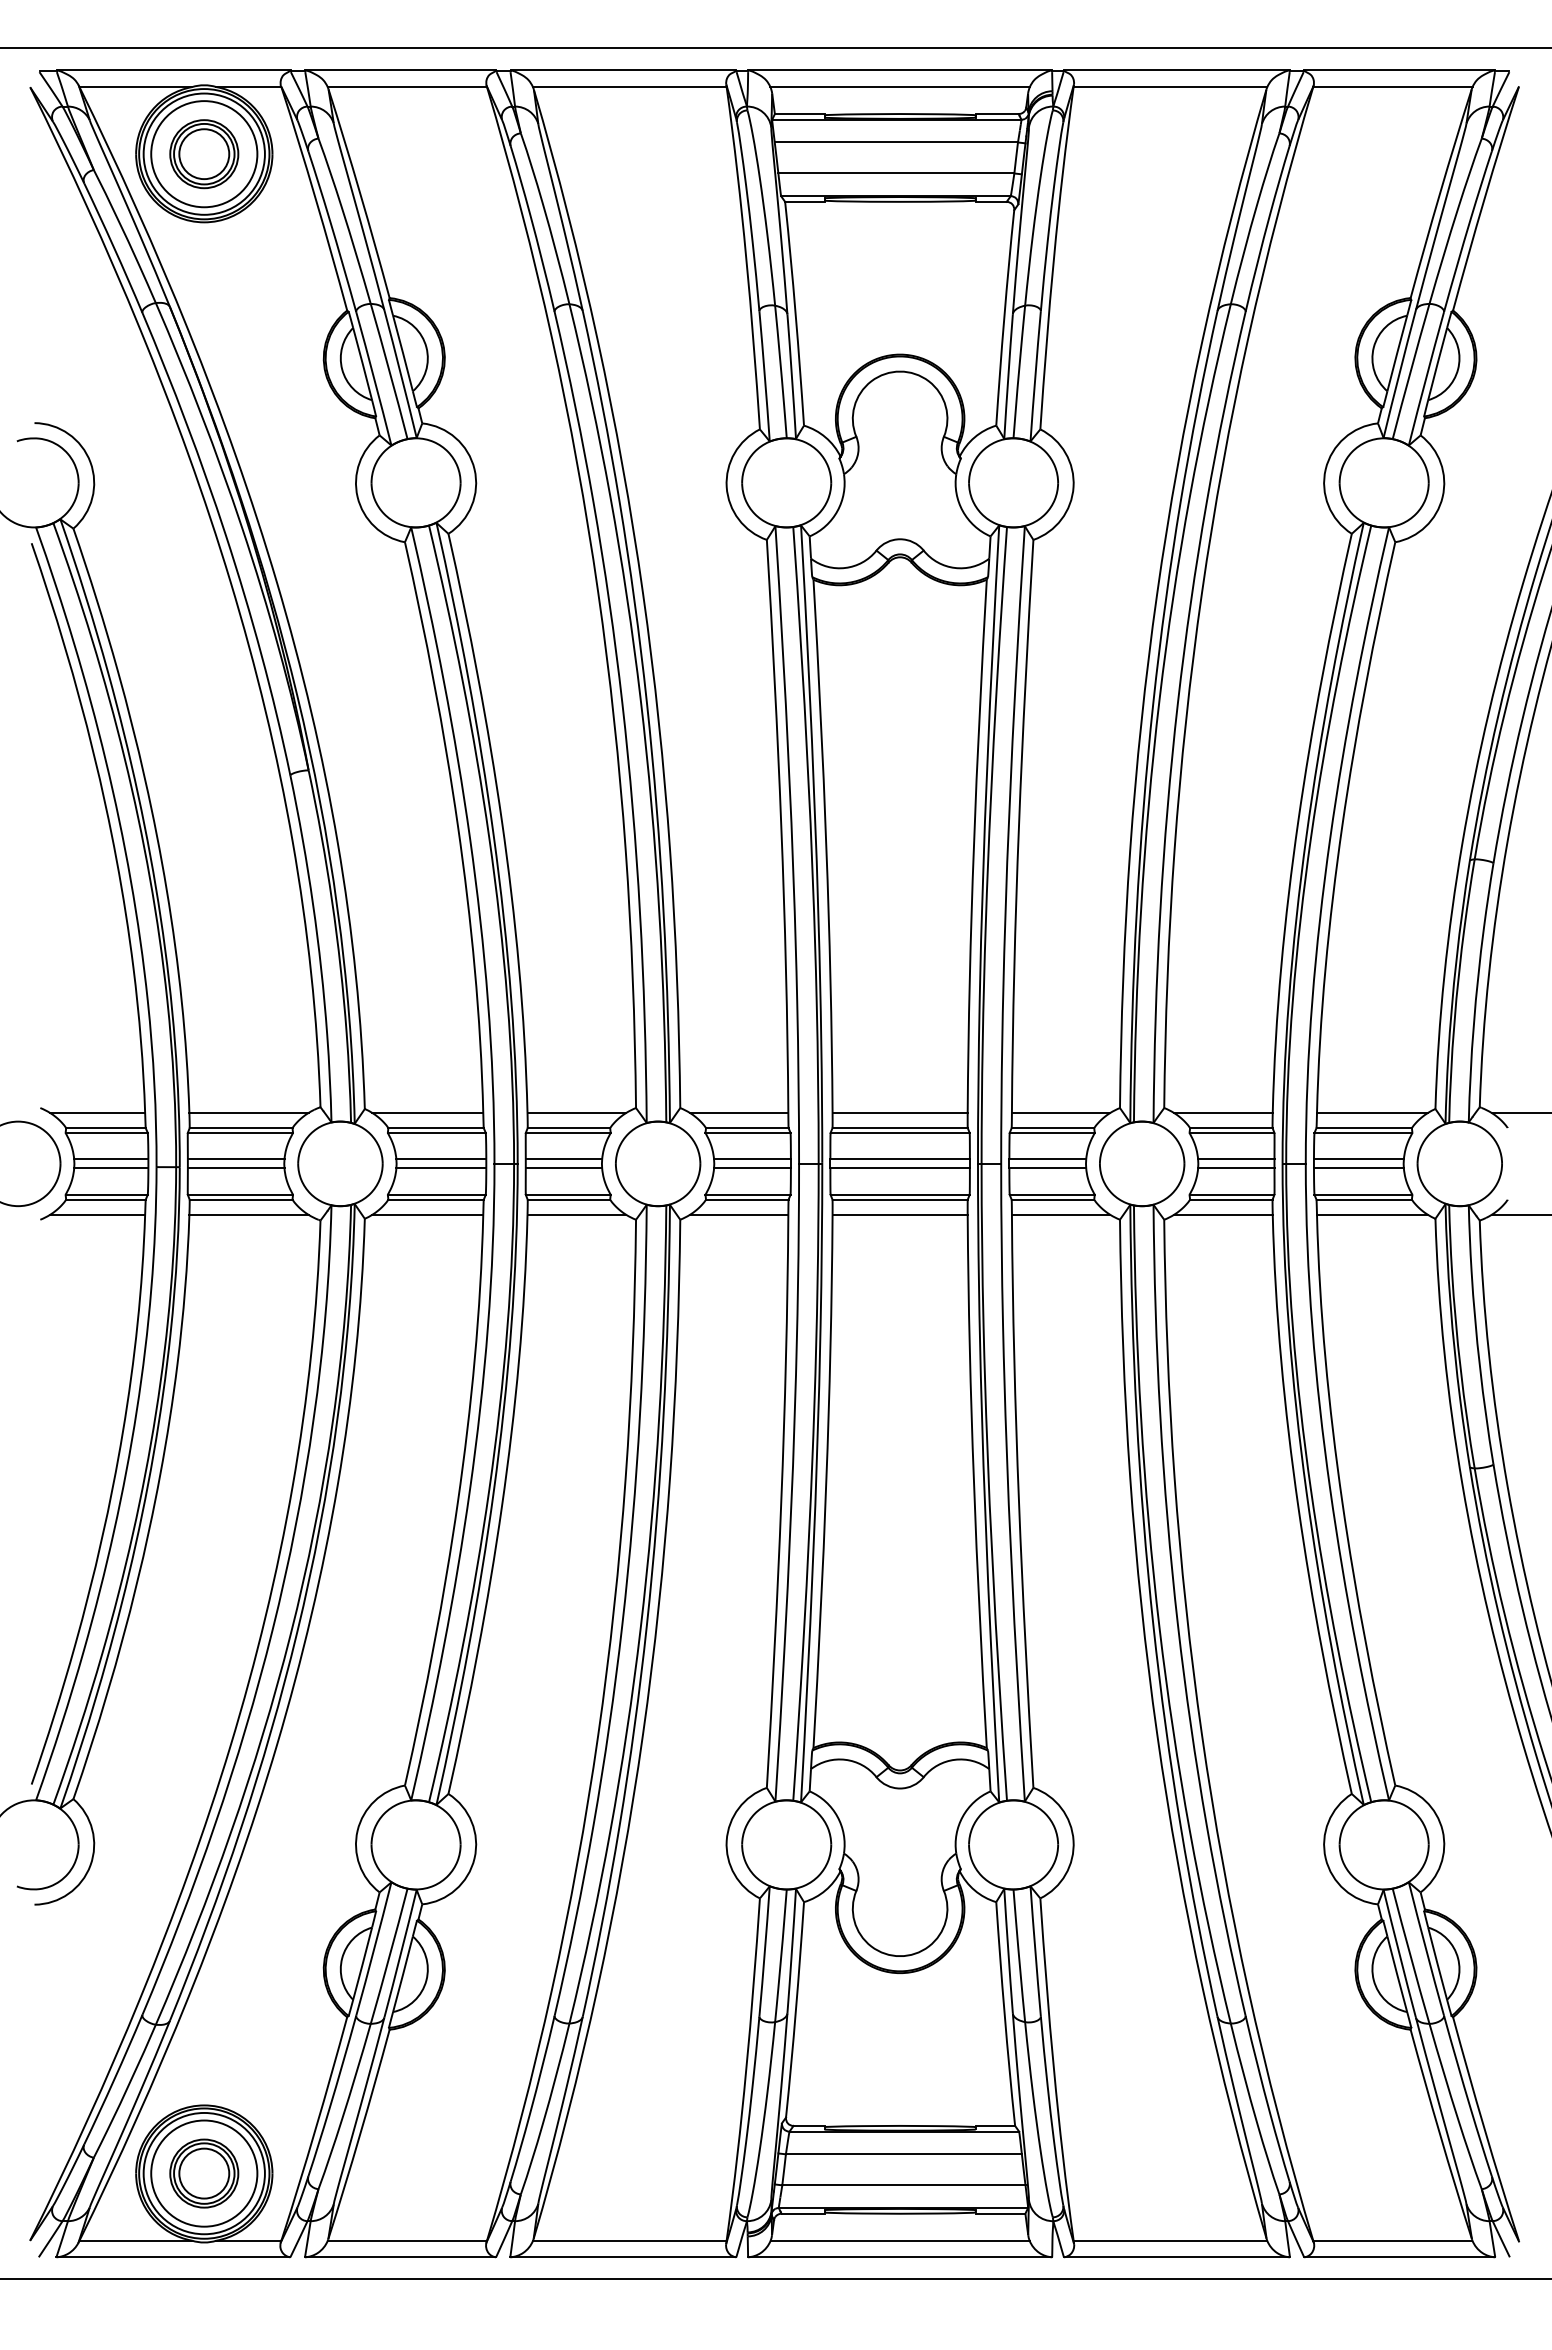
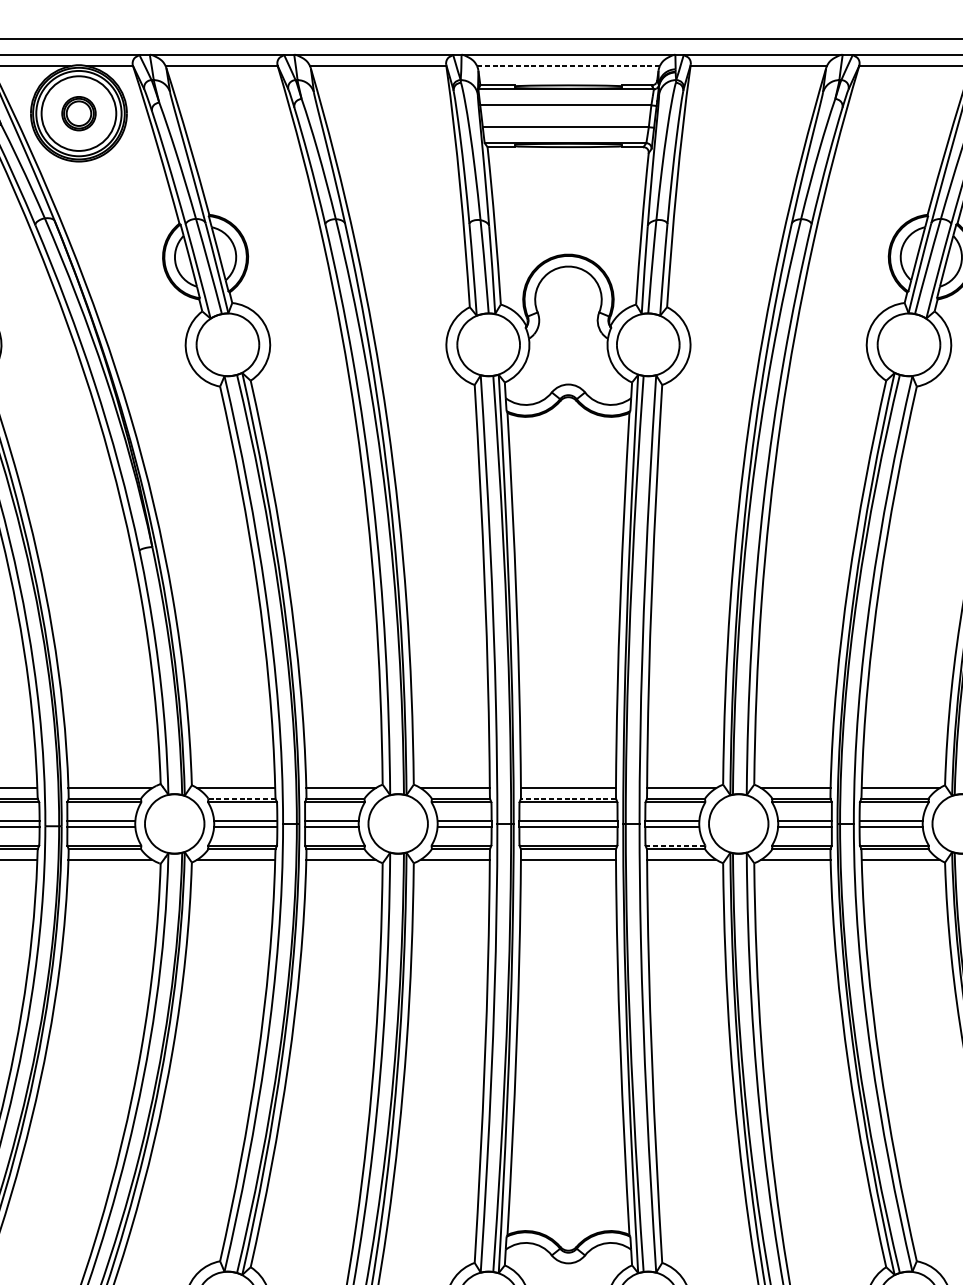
line: (900, 87) -> (568, 66), solid -> dashed
part: (204, 154) -> (79, 113), size x0.7
line: (436, 1128) -> (242, 799), solid -> dashed
line: (900, 1128) -> (568, 799), solid -> dashed
line: (1052, 1194) -> (675, 845), solid -> dashed

